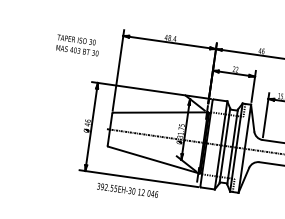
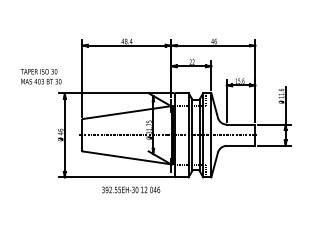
text: (77, 45) -> (40, 76), moved
text: (128, 190) -> (131, 189), moved

